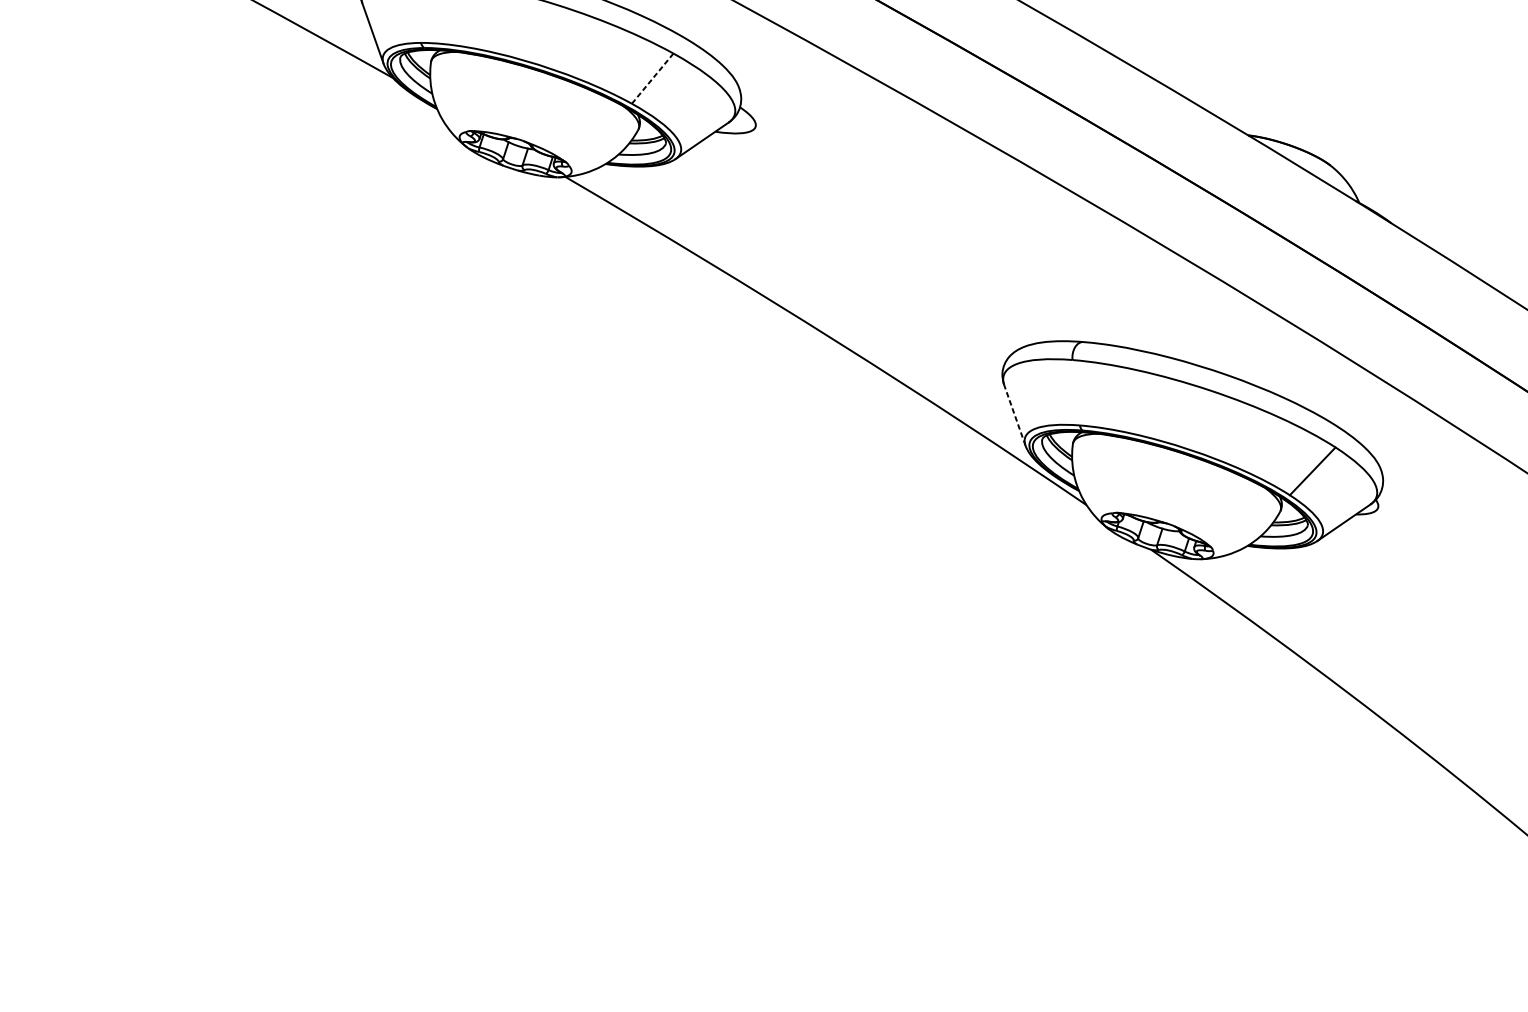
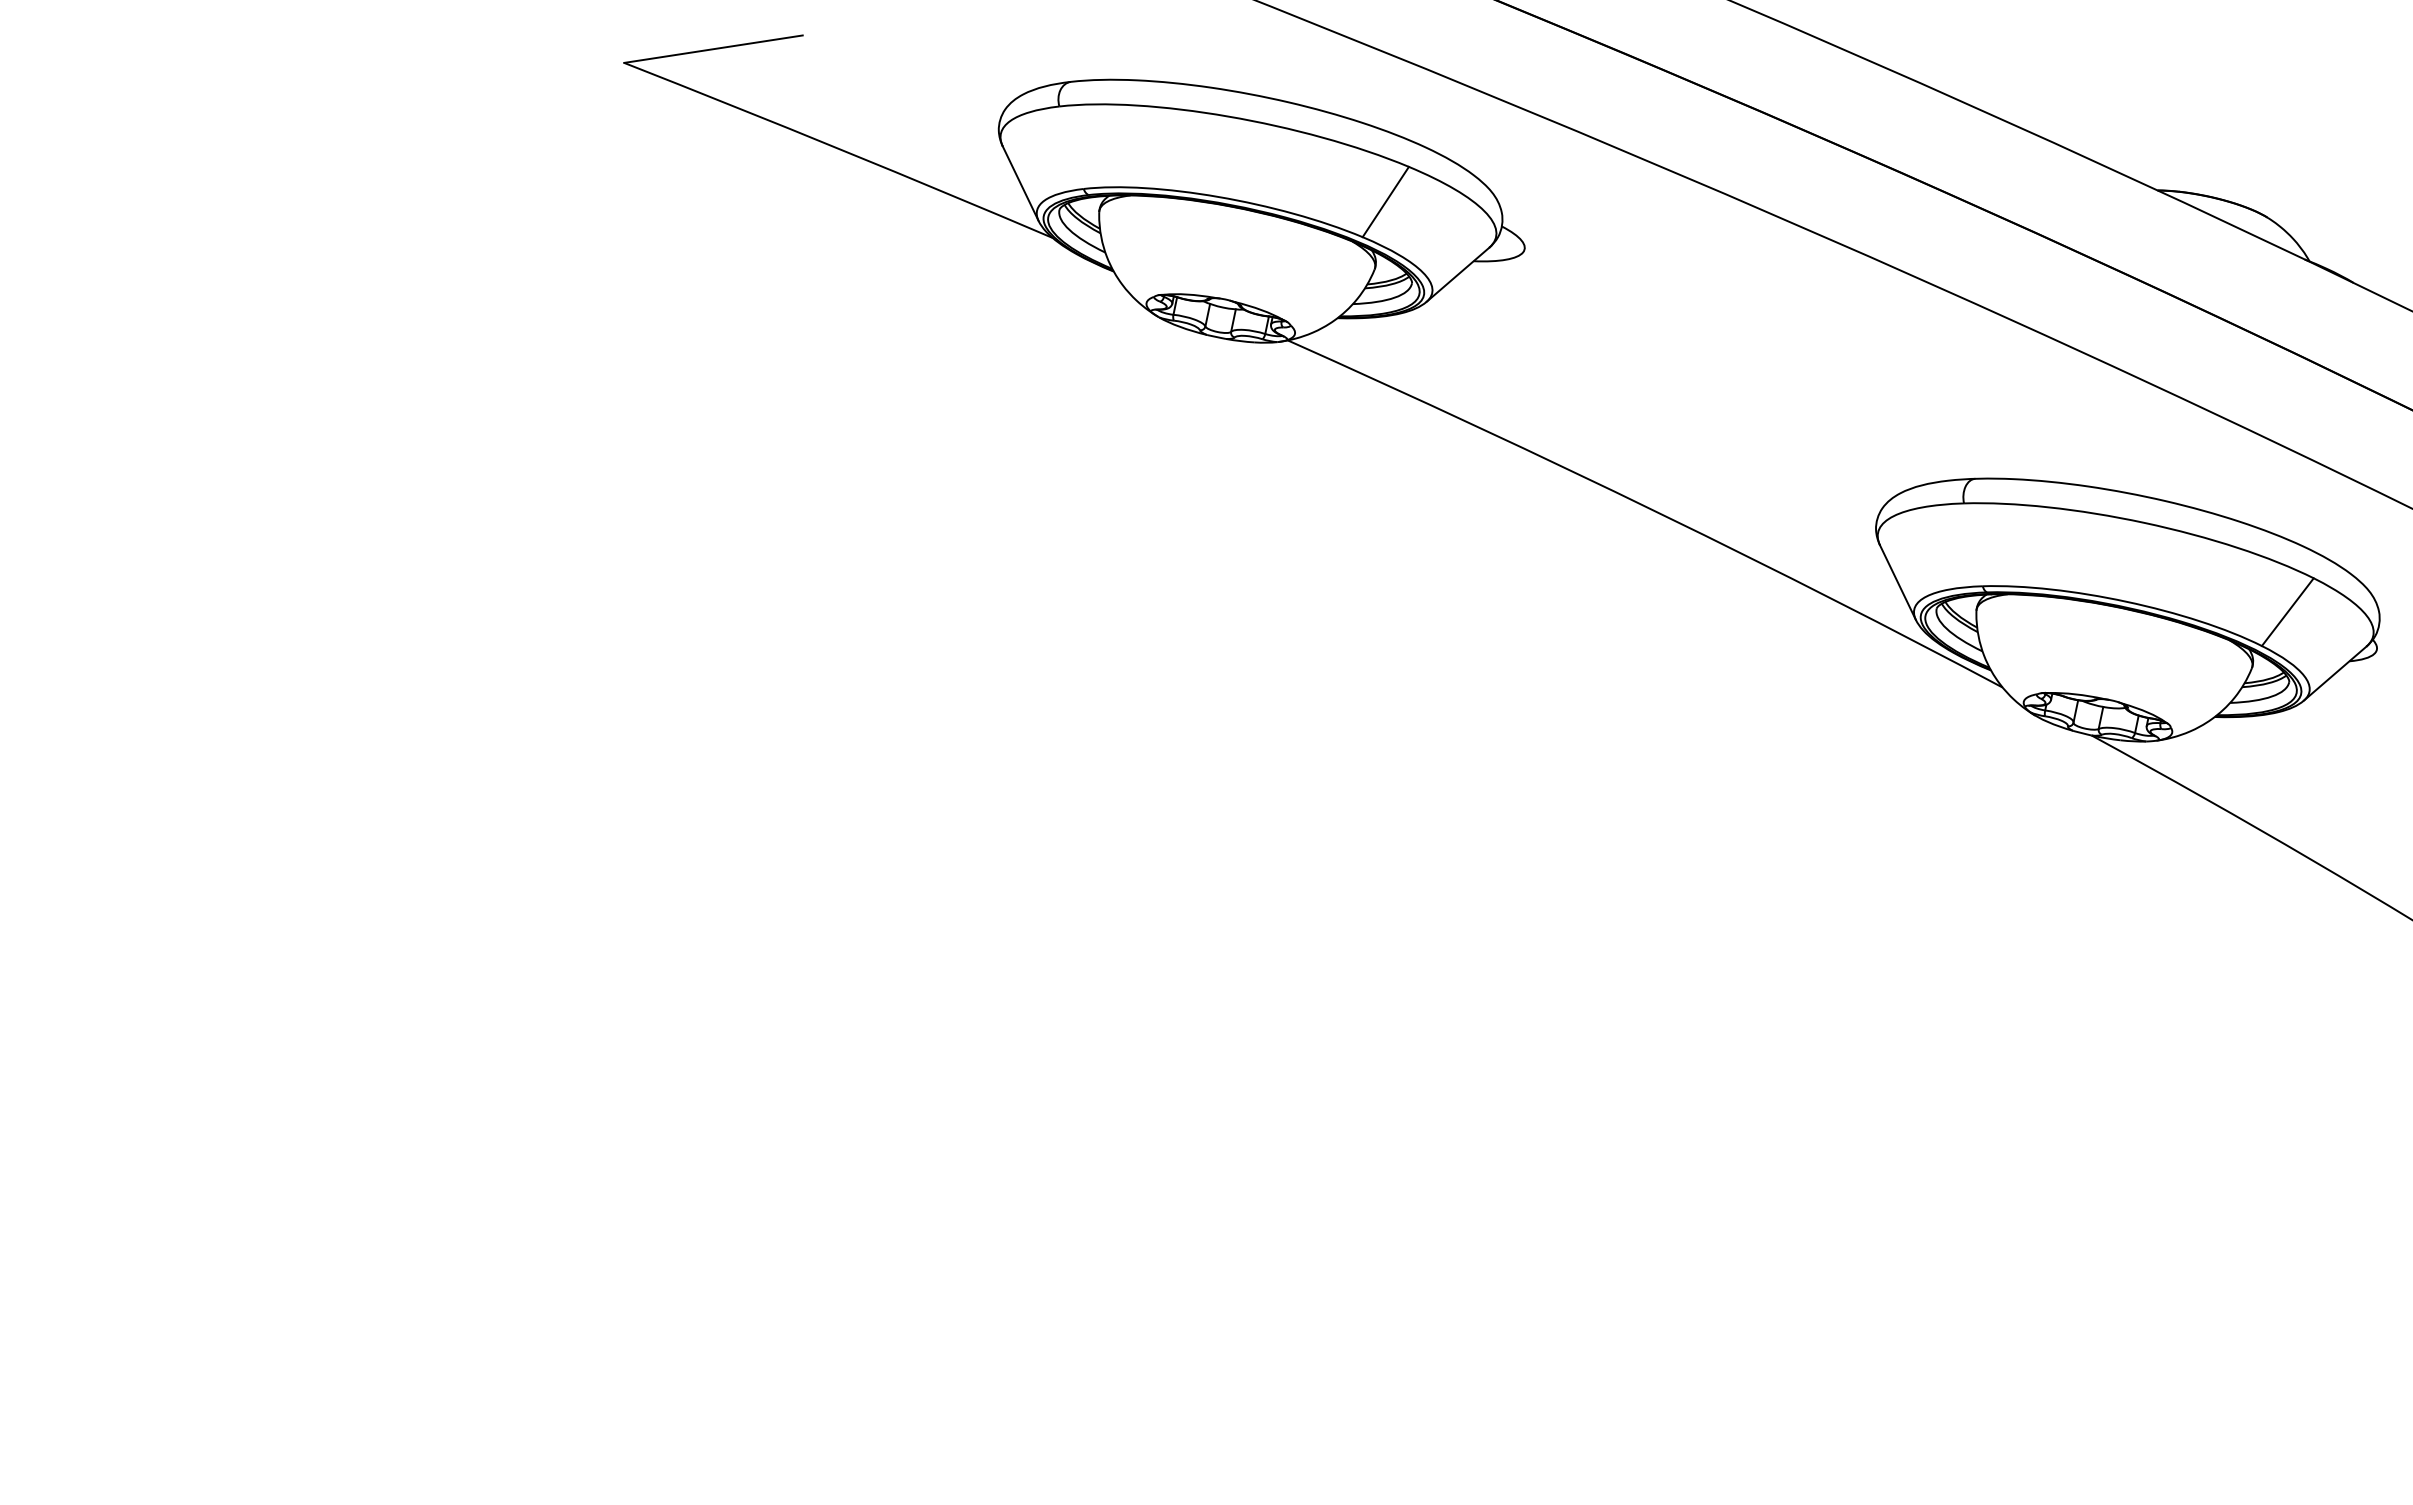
line: (652, 79) -> (1385, 202), dashed -> solid
line: (1014, 415) -> (1897, 582), dashed -> solid

